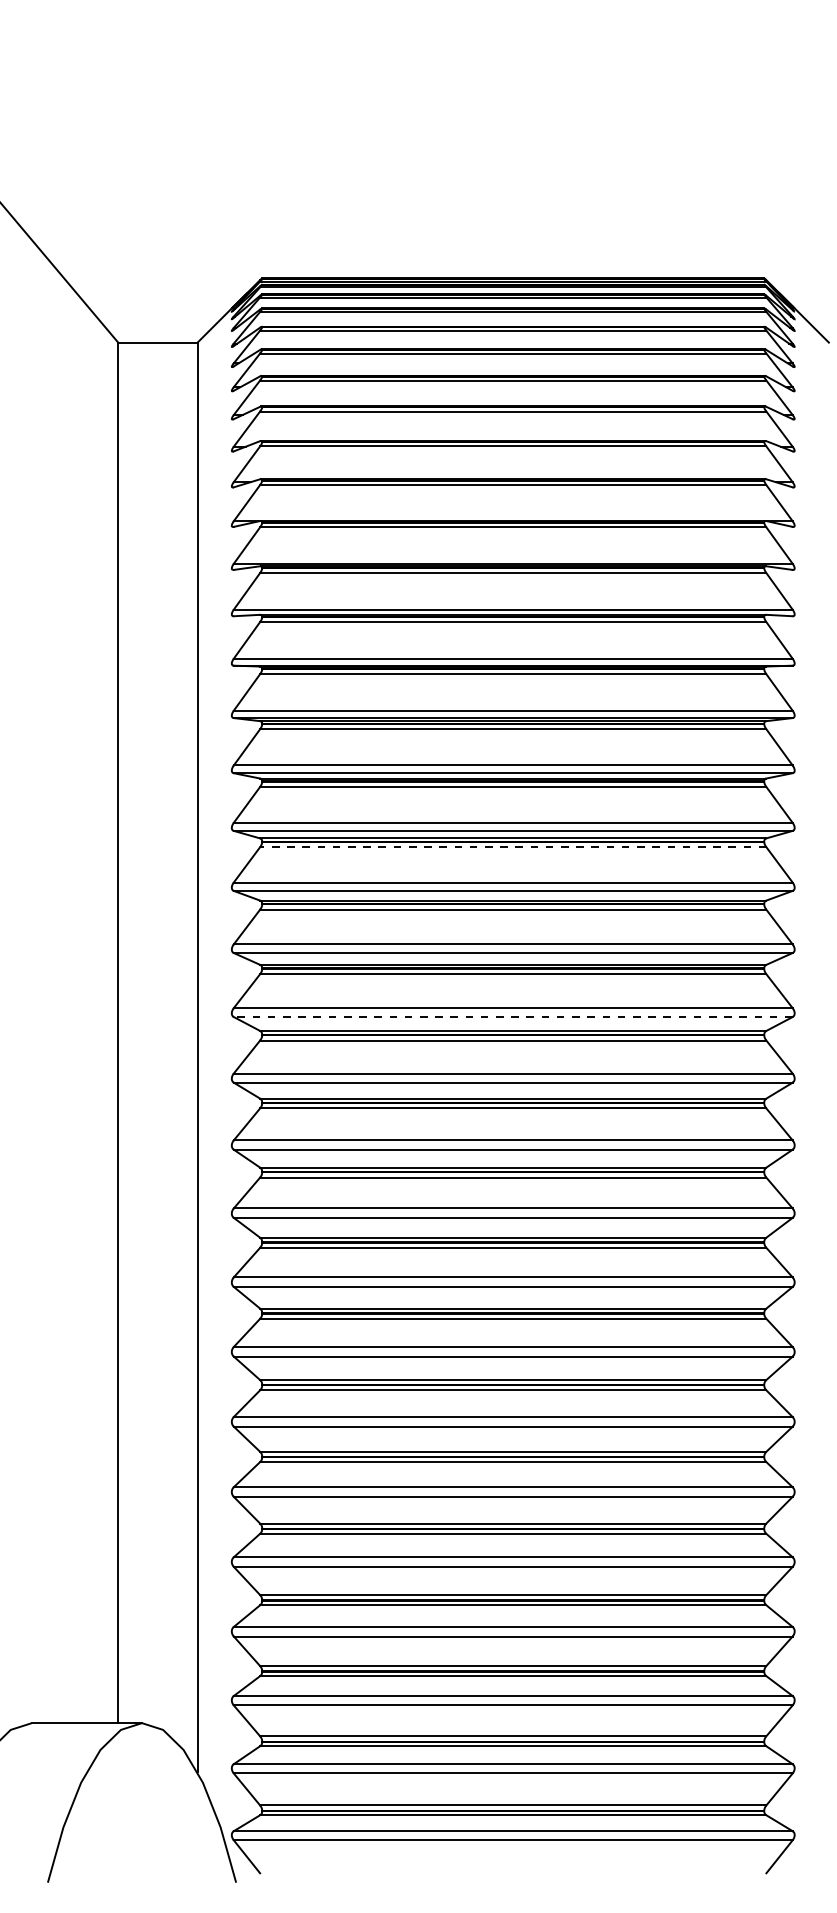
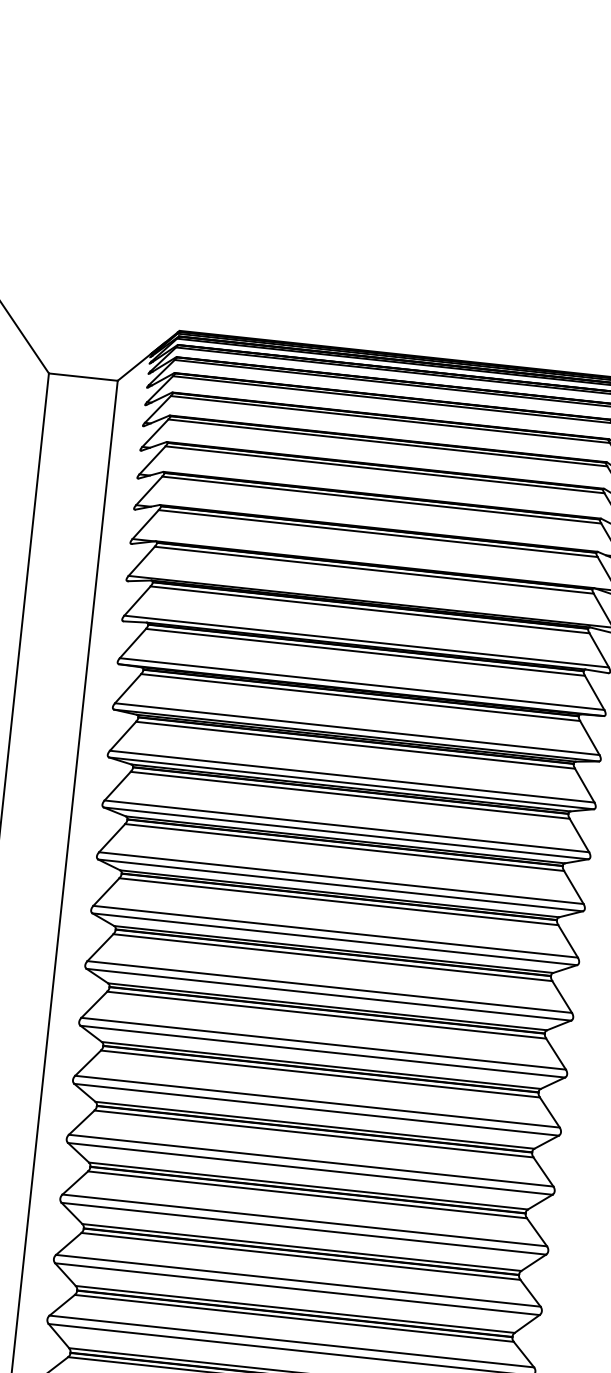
line: (512, 847) -> (343, 847), dashed -> solid
line: (512, 1017) -> (328, 995), dashed -> solid

